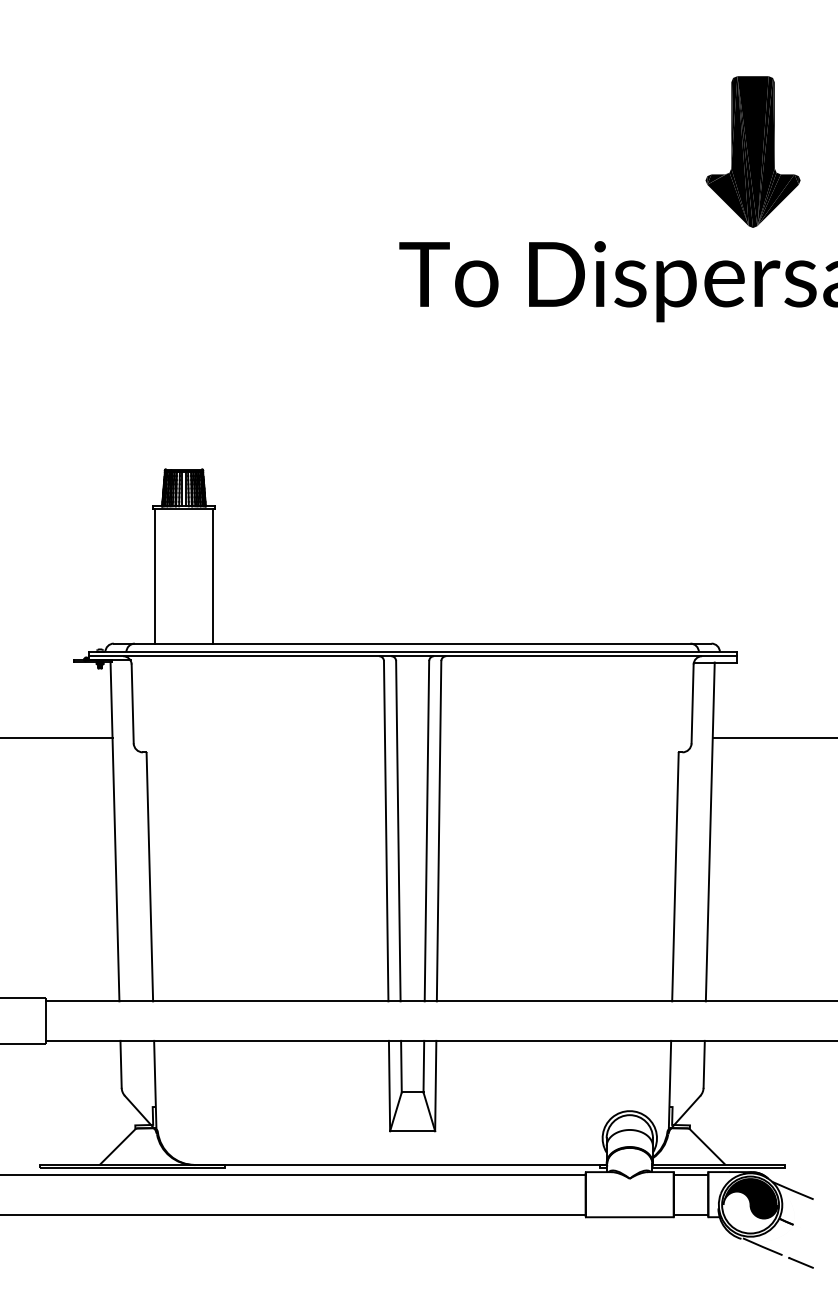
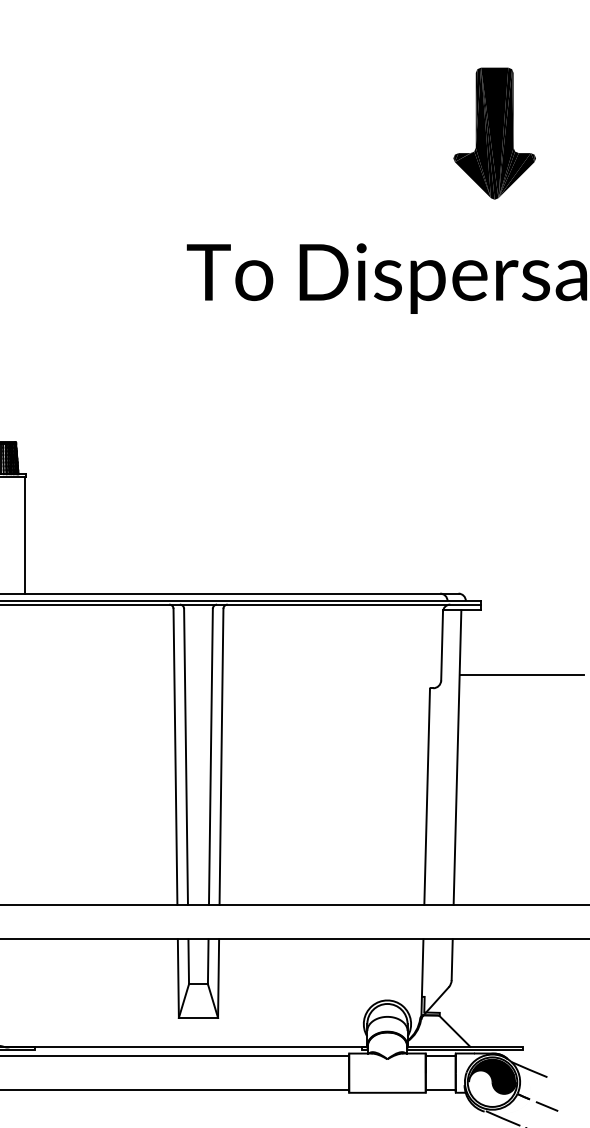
part: (752, 151) -> (494, 133), moved
line: (813, 1232) -> (547, 1106), added

